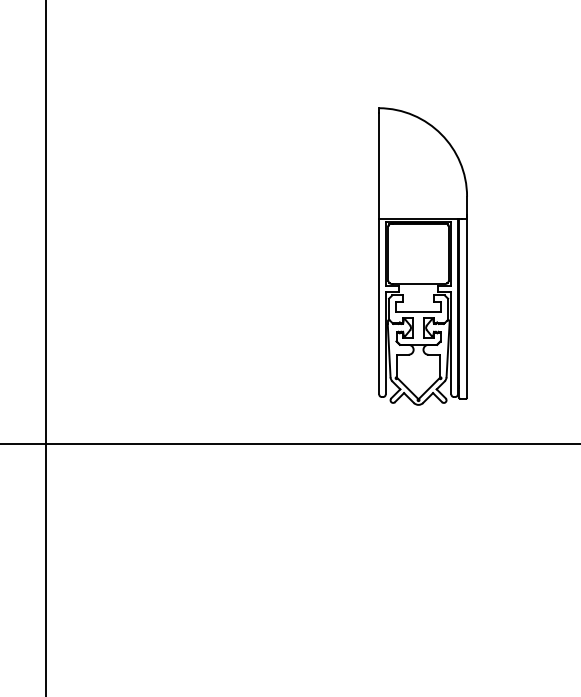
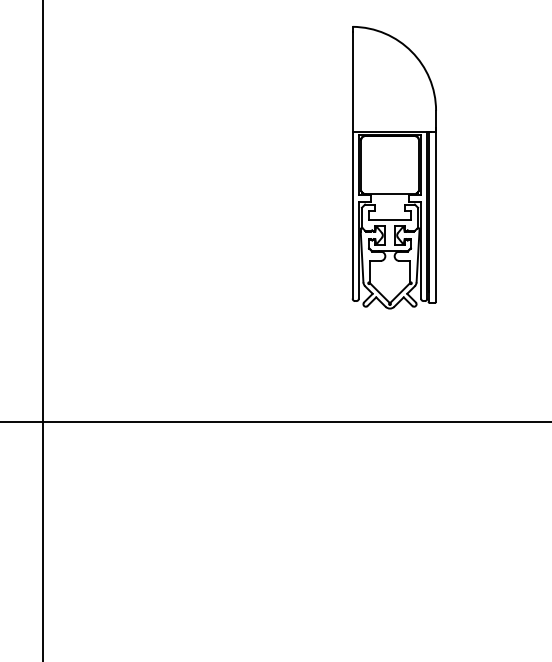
part: (422, 256) -> (393, 167), moved

